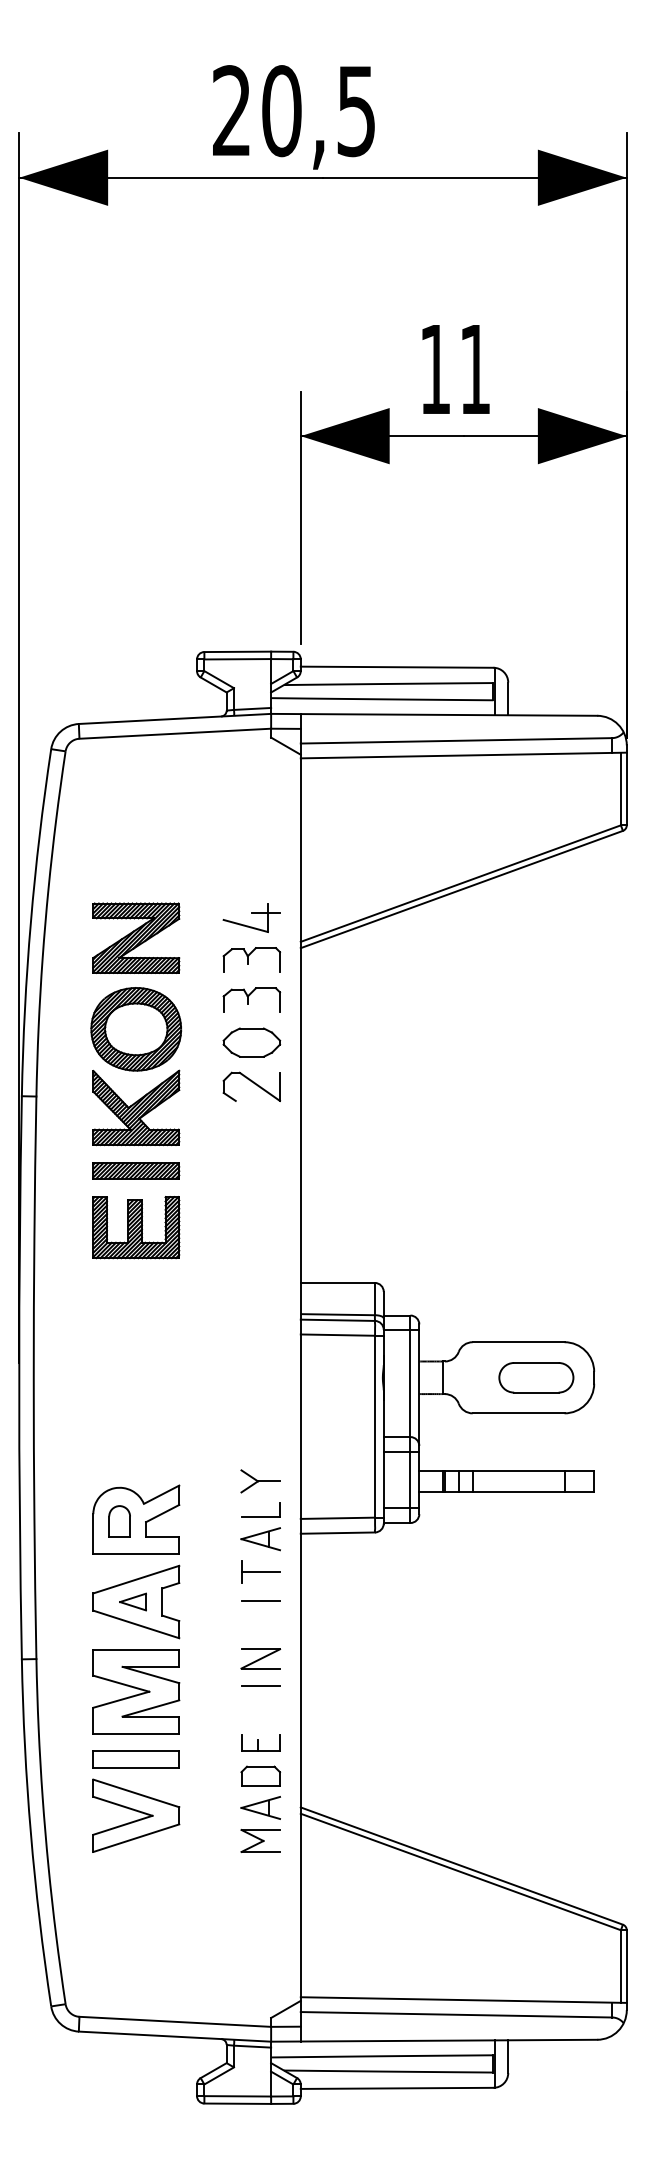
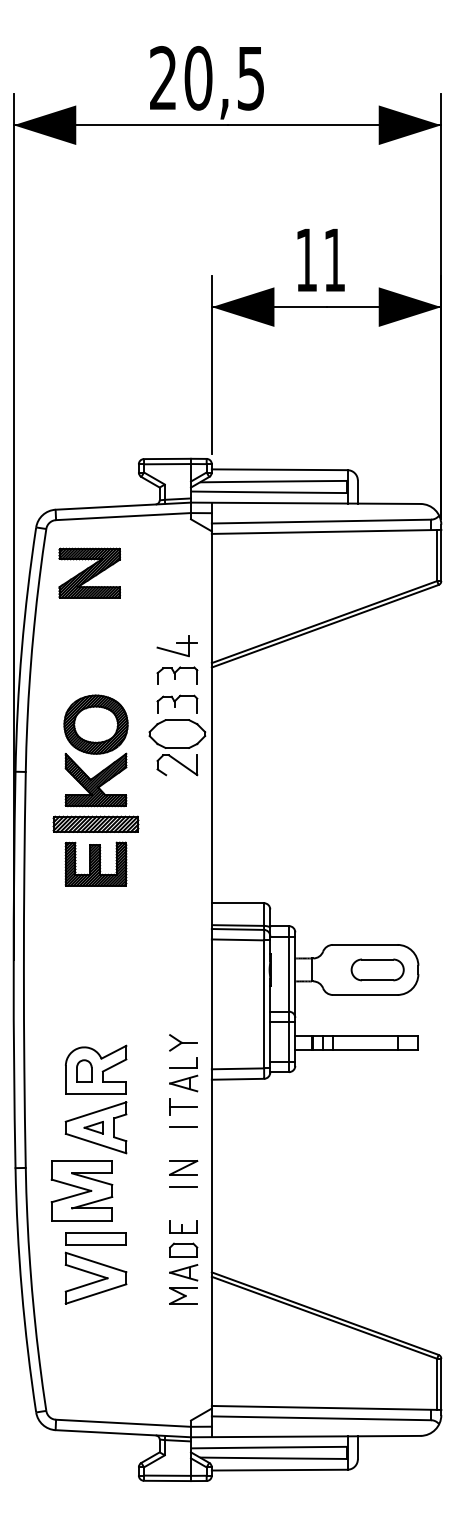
part: (136, 937) -> (89, 572), moved
part: (251, 1042) -> (177, 733), size x1.4
part: (136, 1170) -> (96, 824), size x1.4
part: (136, 1691) -> (82, 1190), moved

